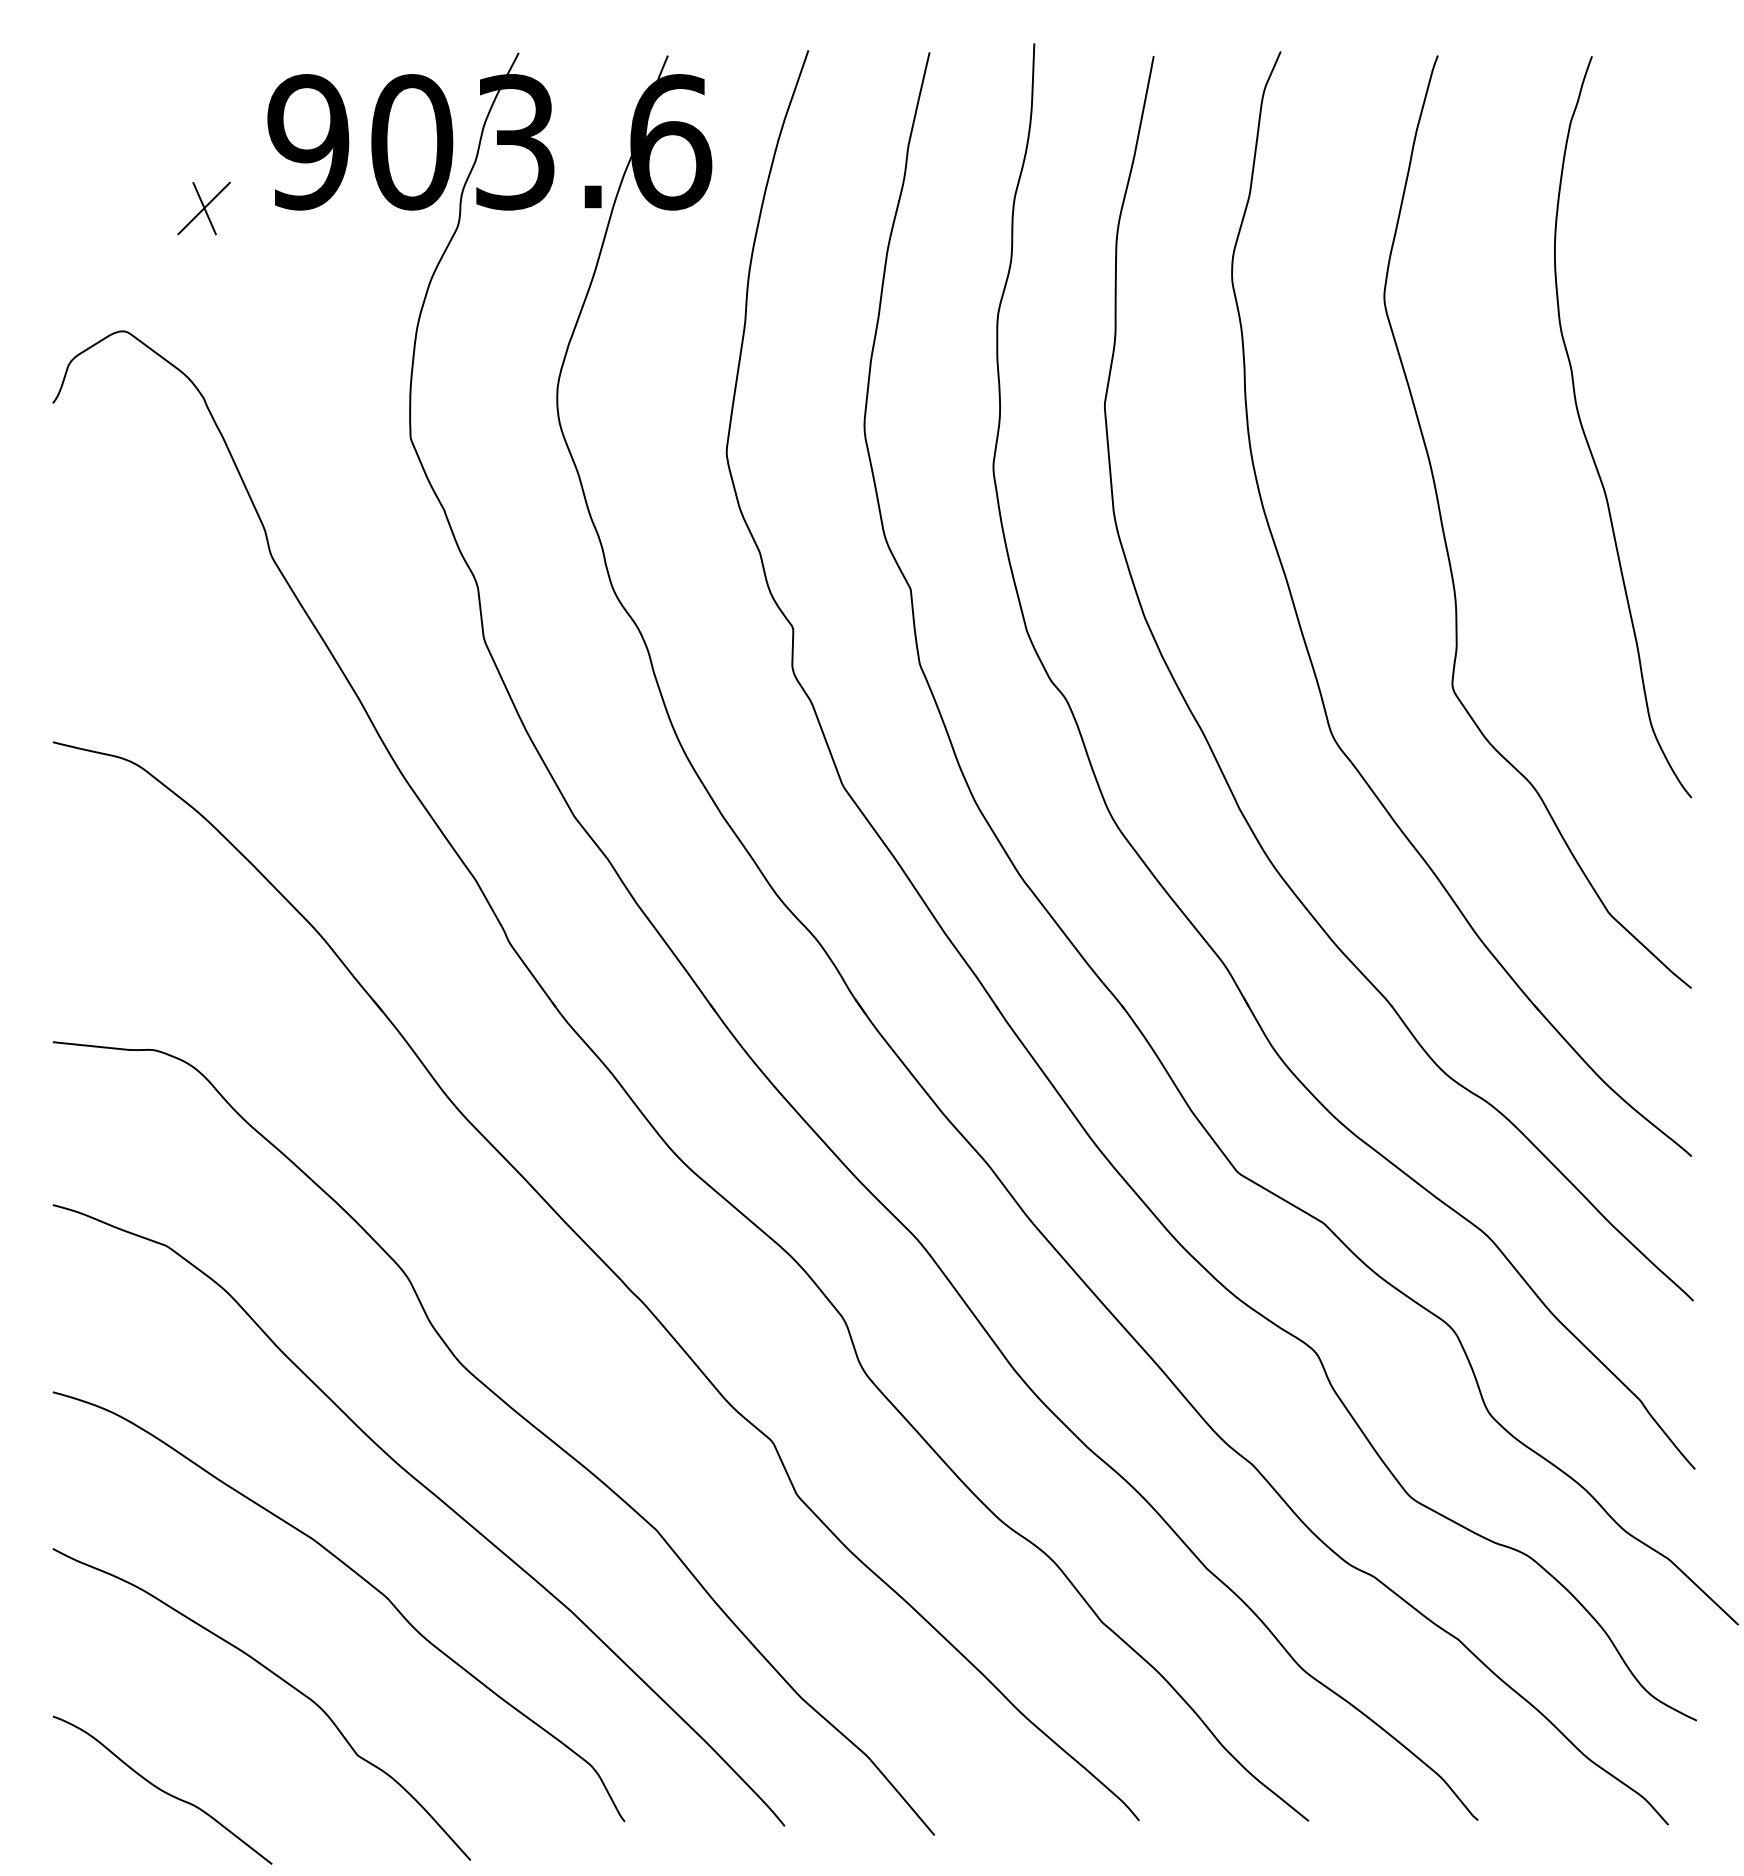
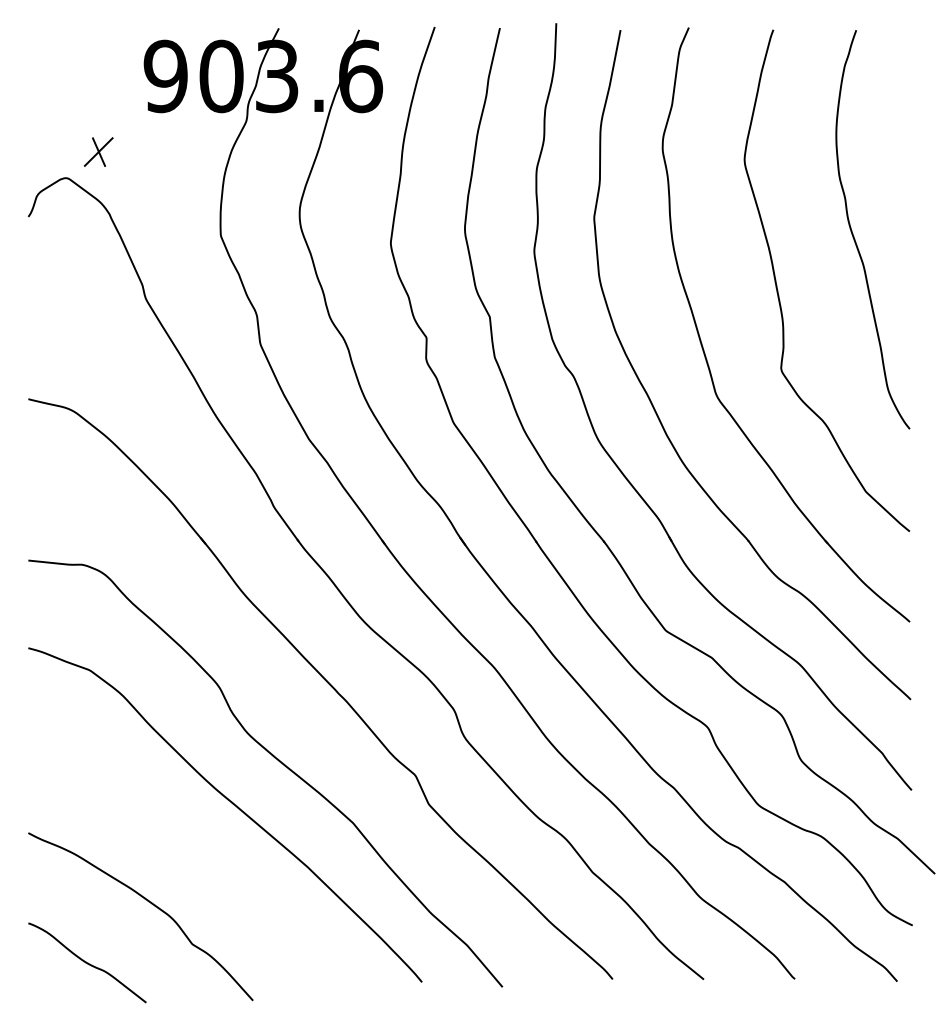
part: (203, 207) -> (98, 151), moved
part: (357, 1577) -> (192, 848), removed

